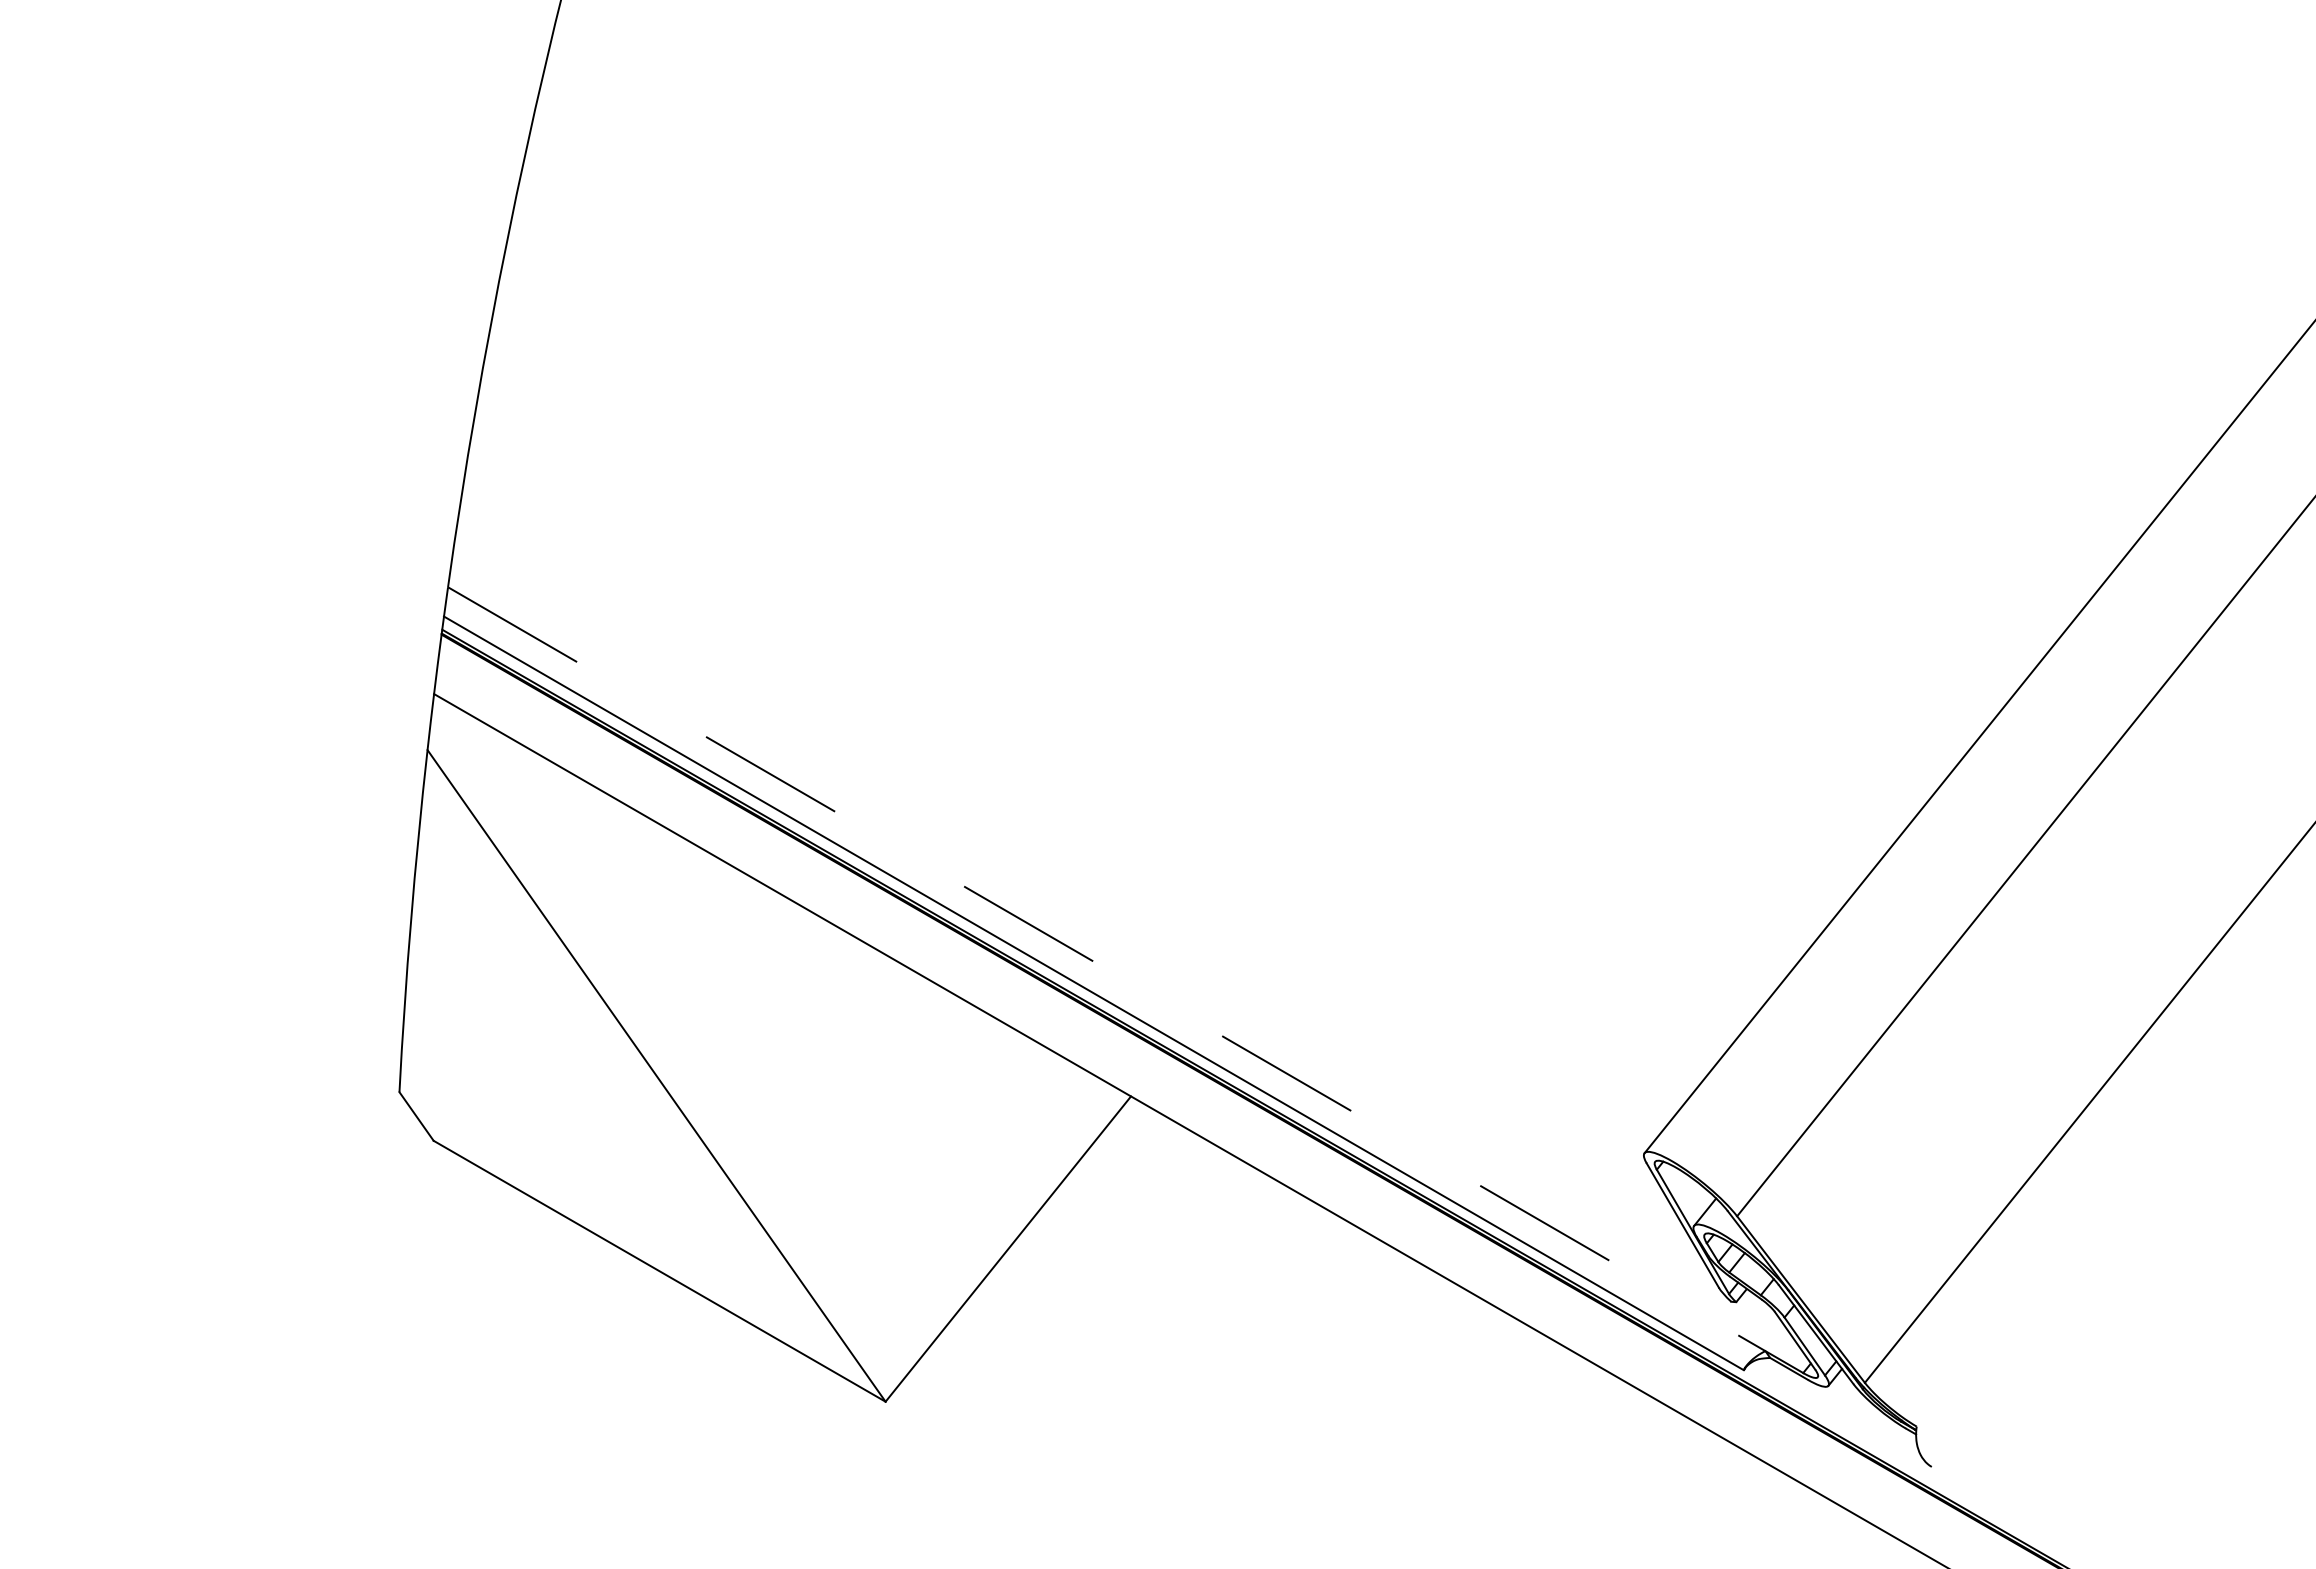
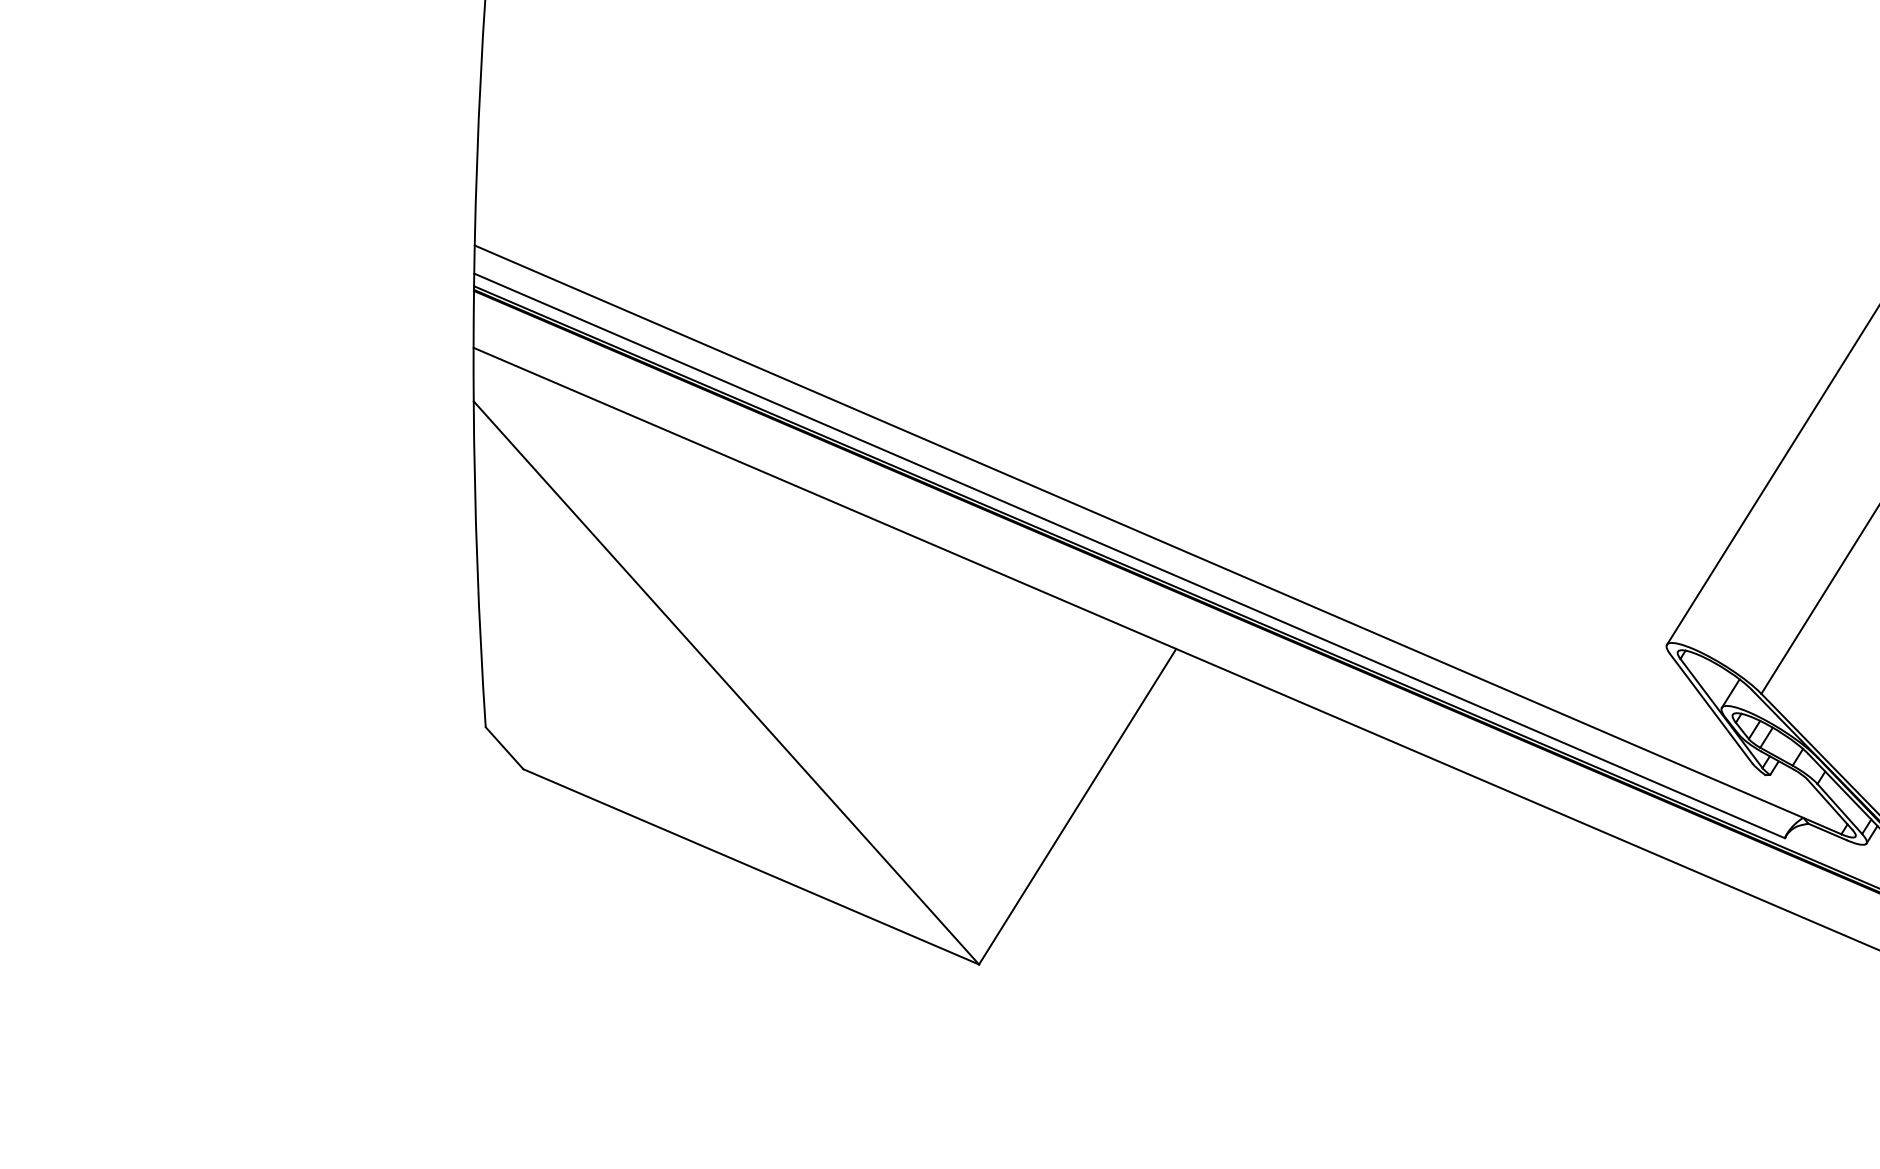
line: (1107, 969) -> (1139, 531), dashed -> solid

